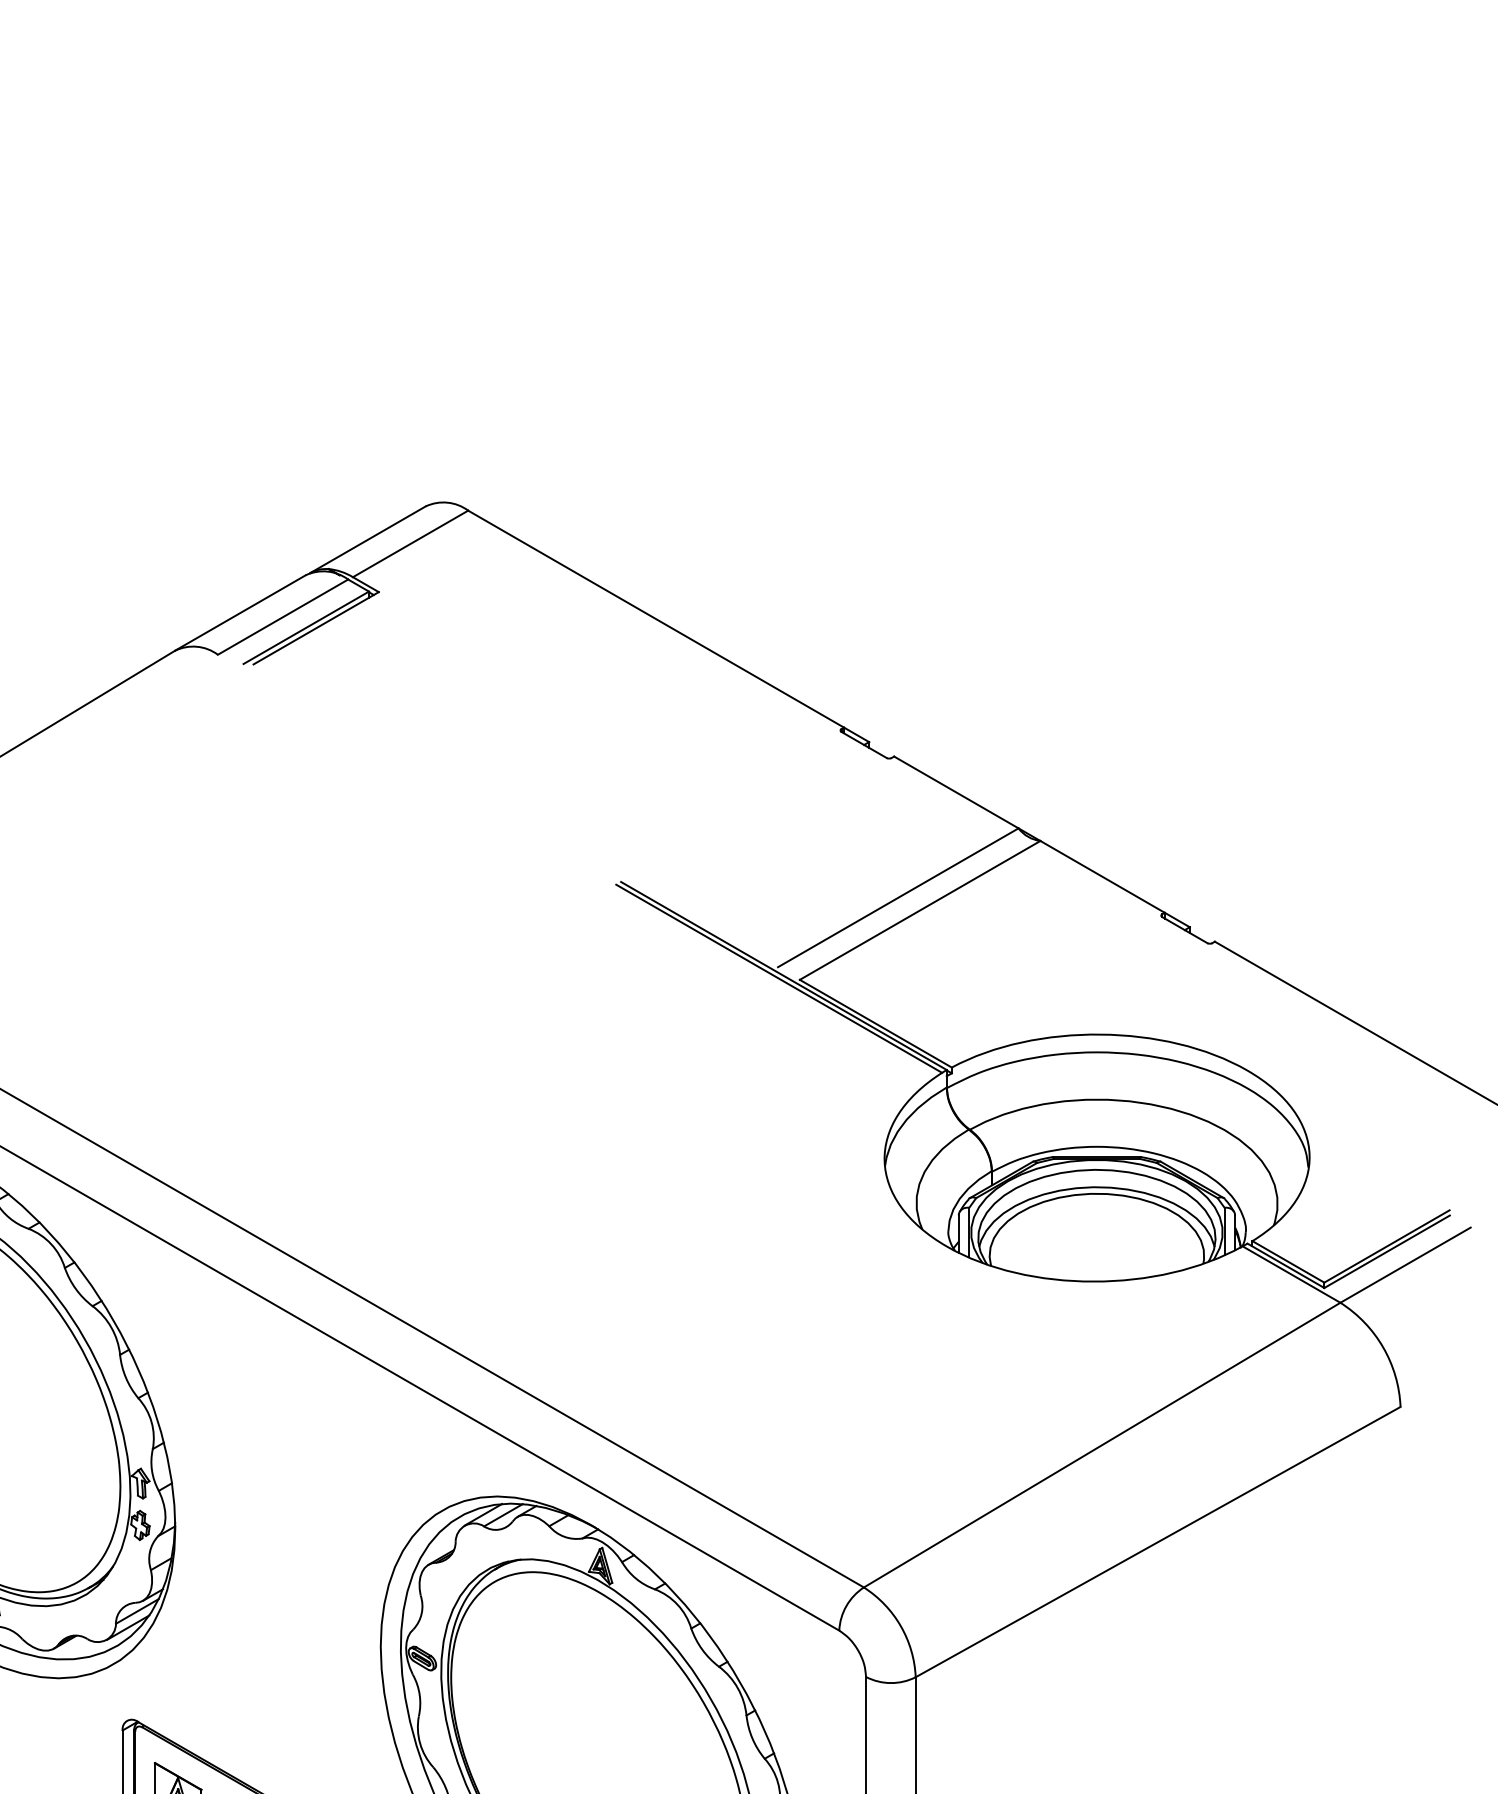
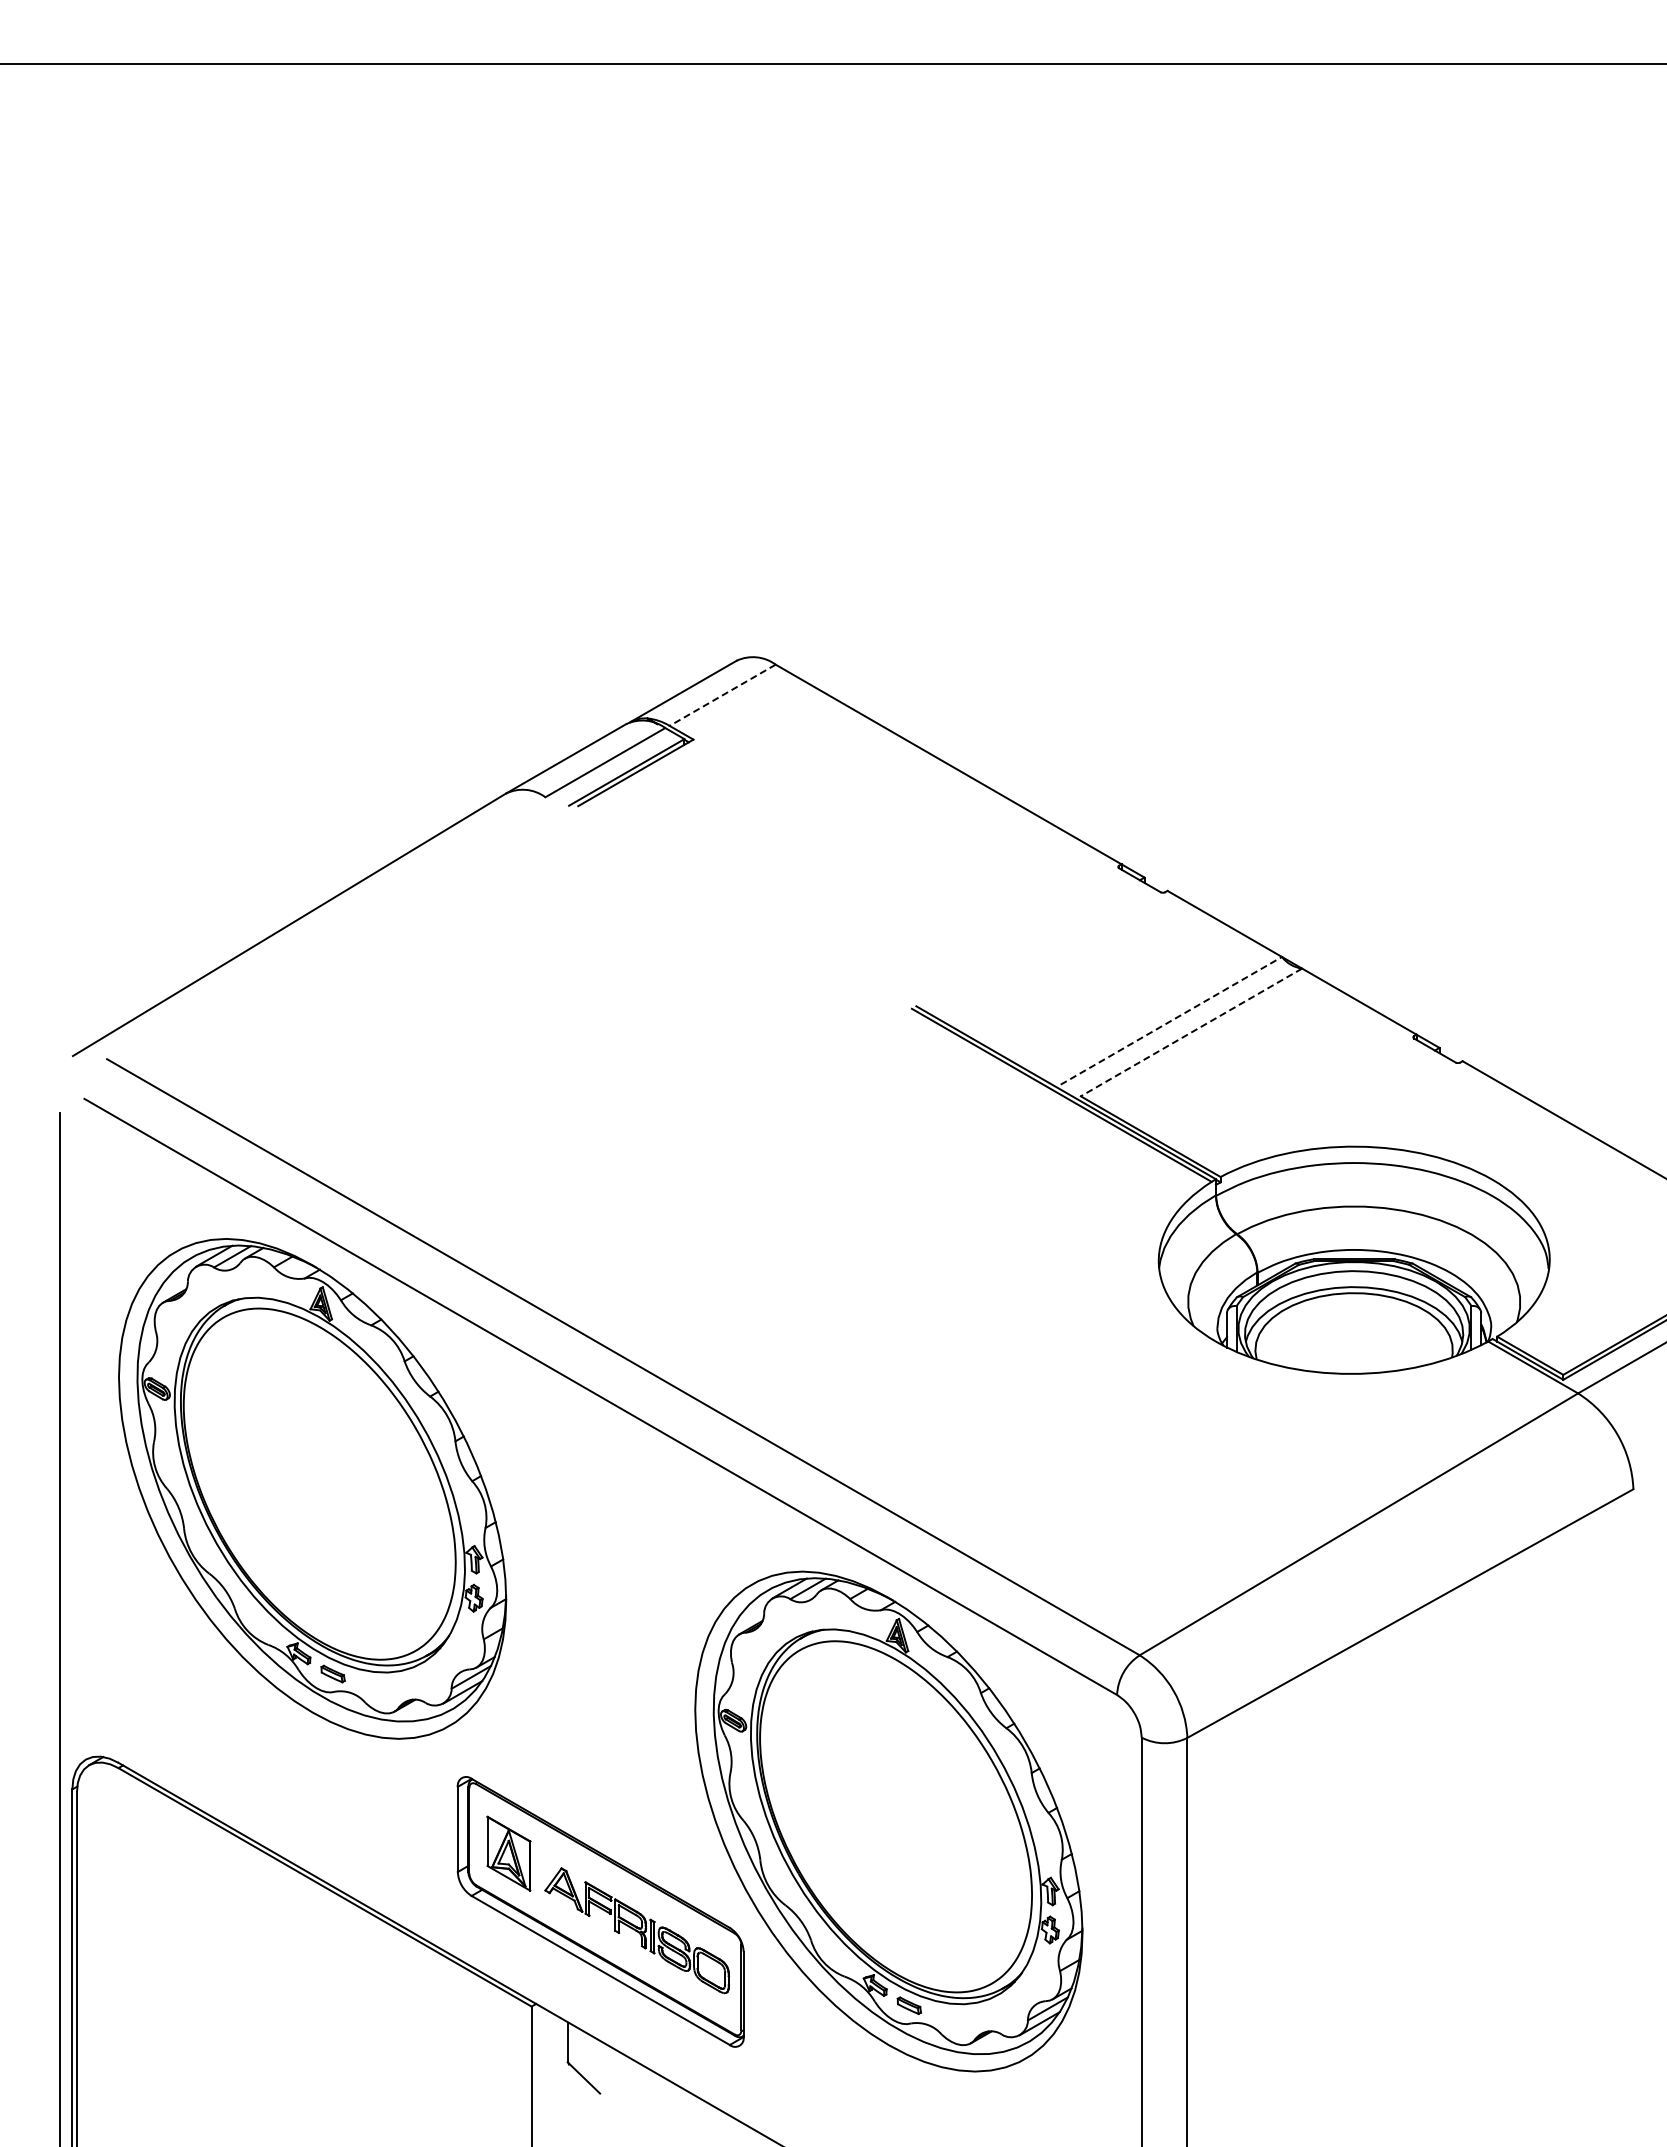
line: (410, 544) -> (722, 695), solid -> dashed
line: (898, 897) -> (1171, 1020), solid -> dashed
line: (920, 910) -> (1191, 1032), solid -> dashed

